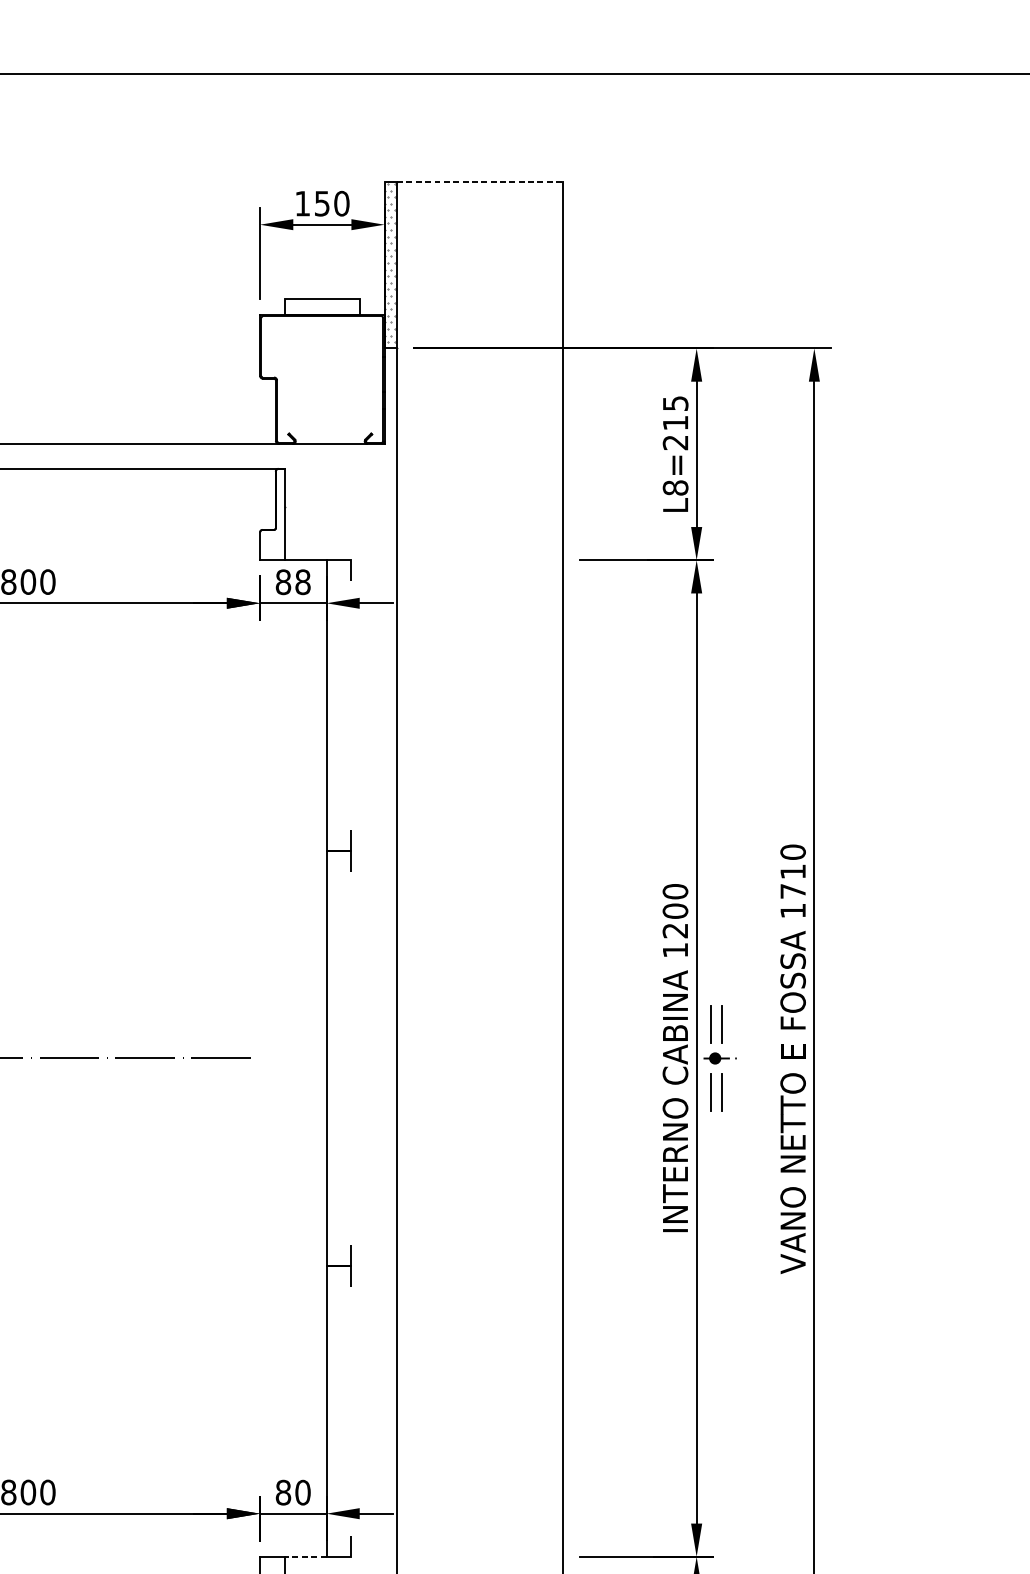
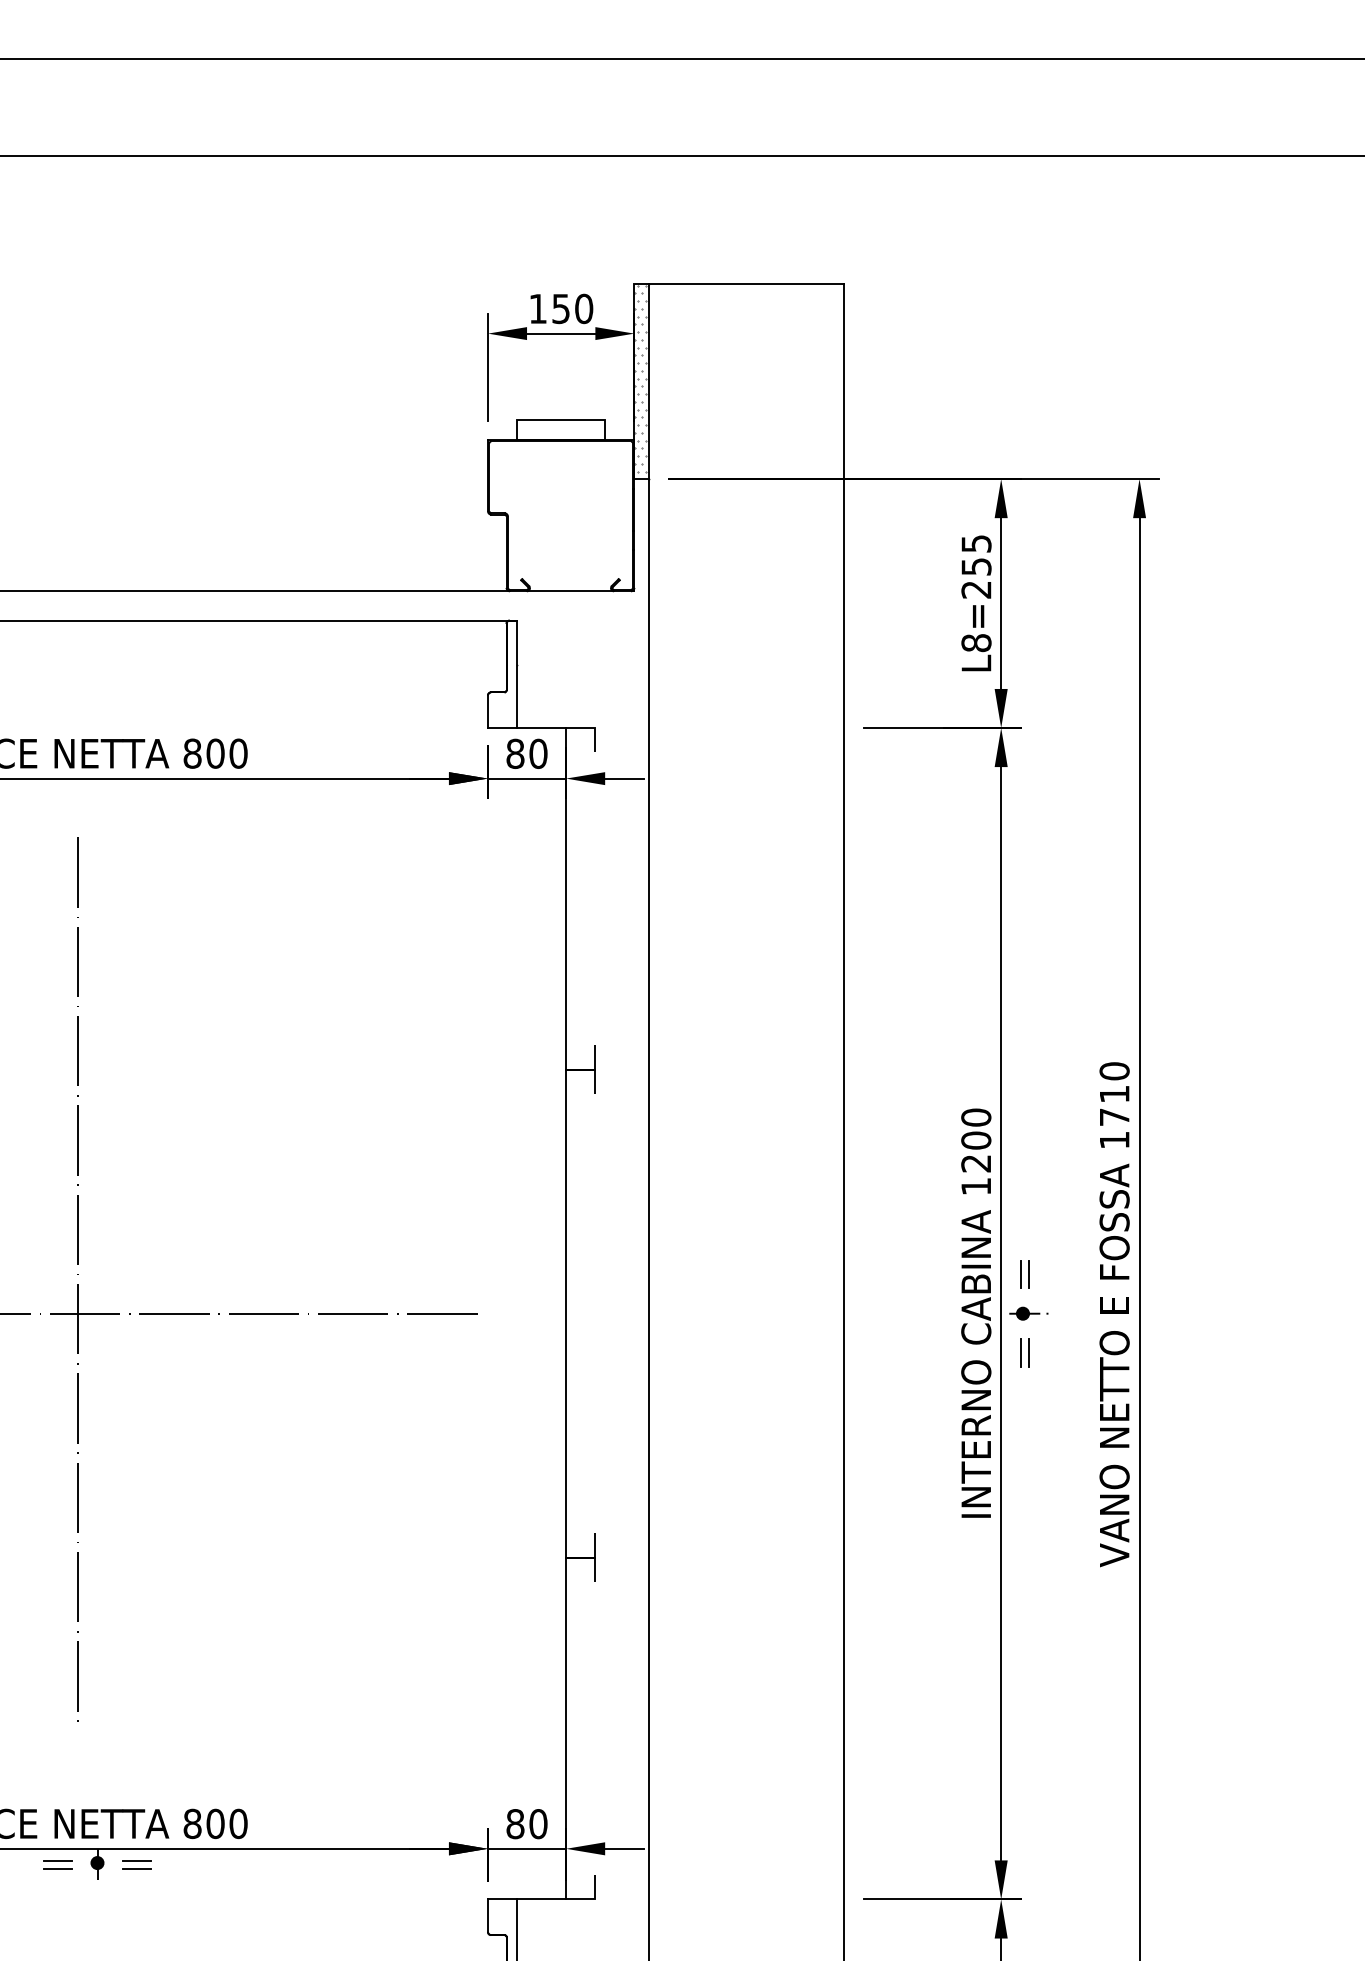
line: (479, 182) -> (746, 283), dashed -> solid
text: (675, 422) -> (976, 566), L8=215 -> L8=255
text: (303, 581) -> (538, 753), 88 -> 80
part: (716, 1025) -> (1024, 1274), size x0.62
part: (716, 1091) -> (1024, 1352), size x0.62
line: (305, 1556) -> (541, 1899), dashed -> solid

